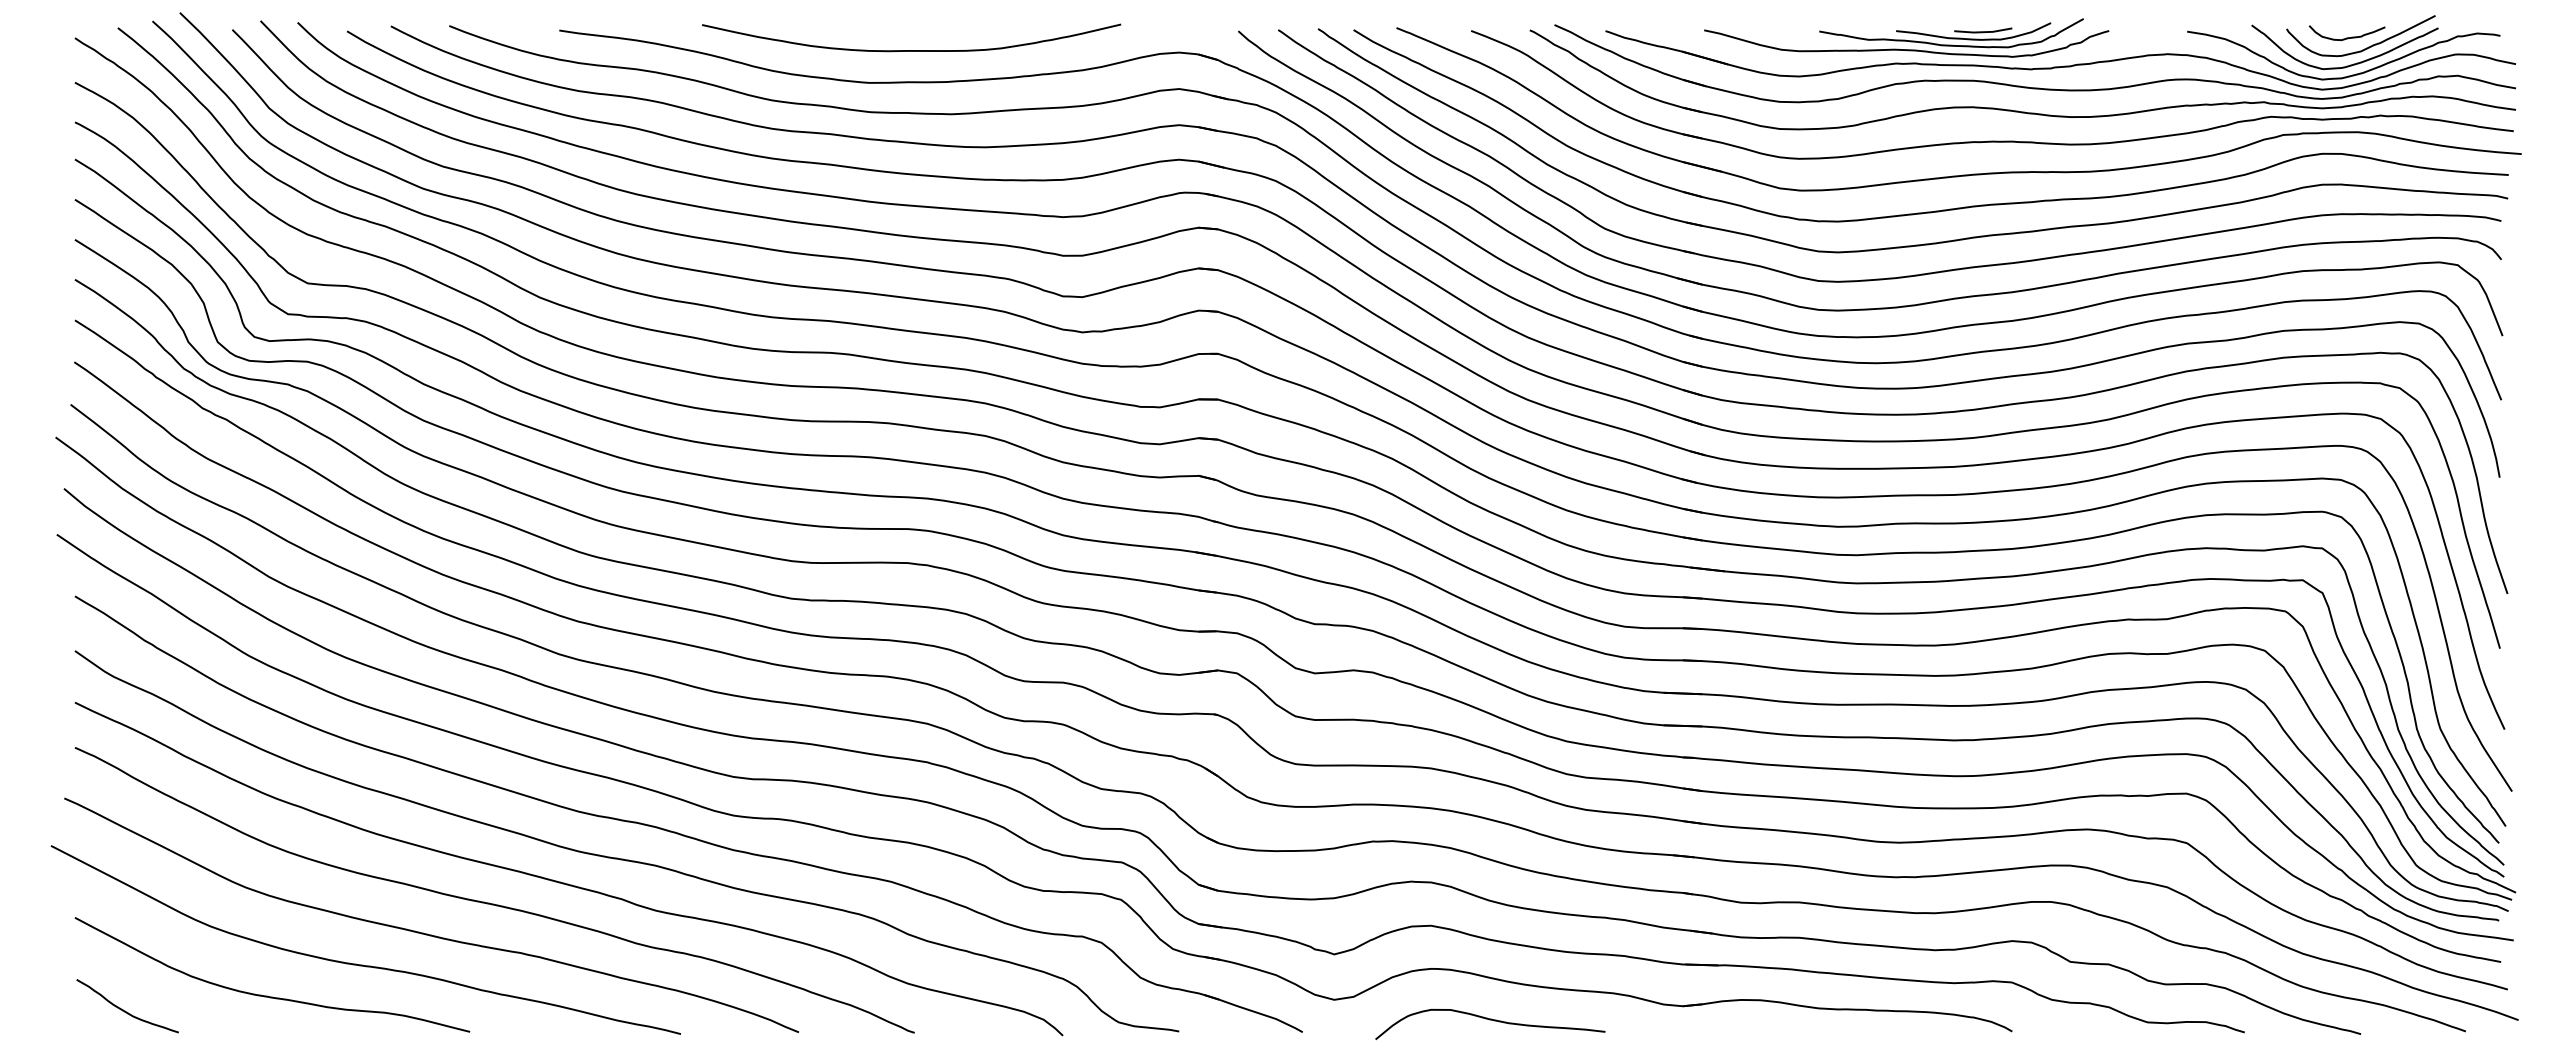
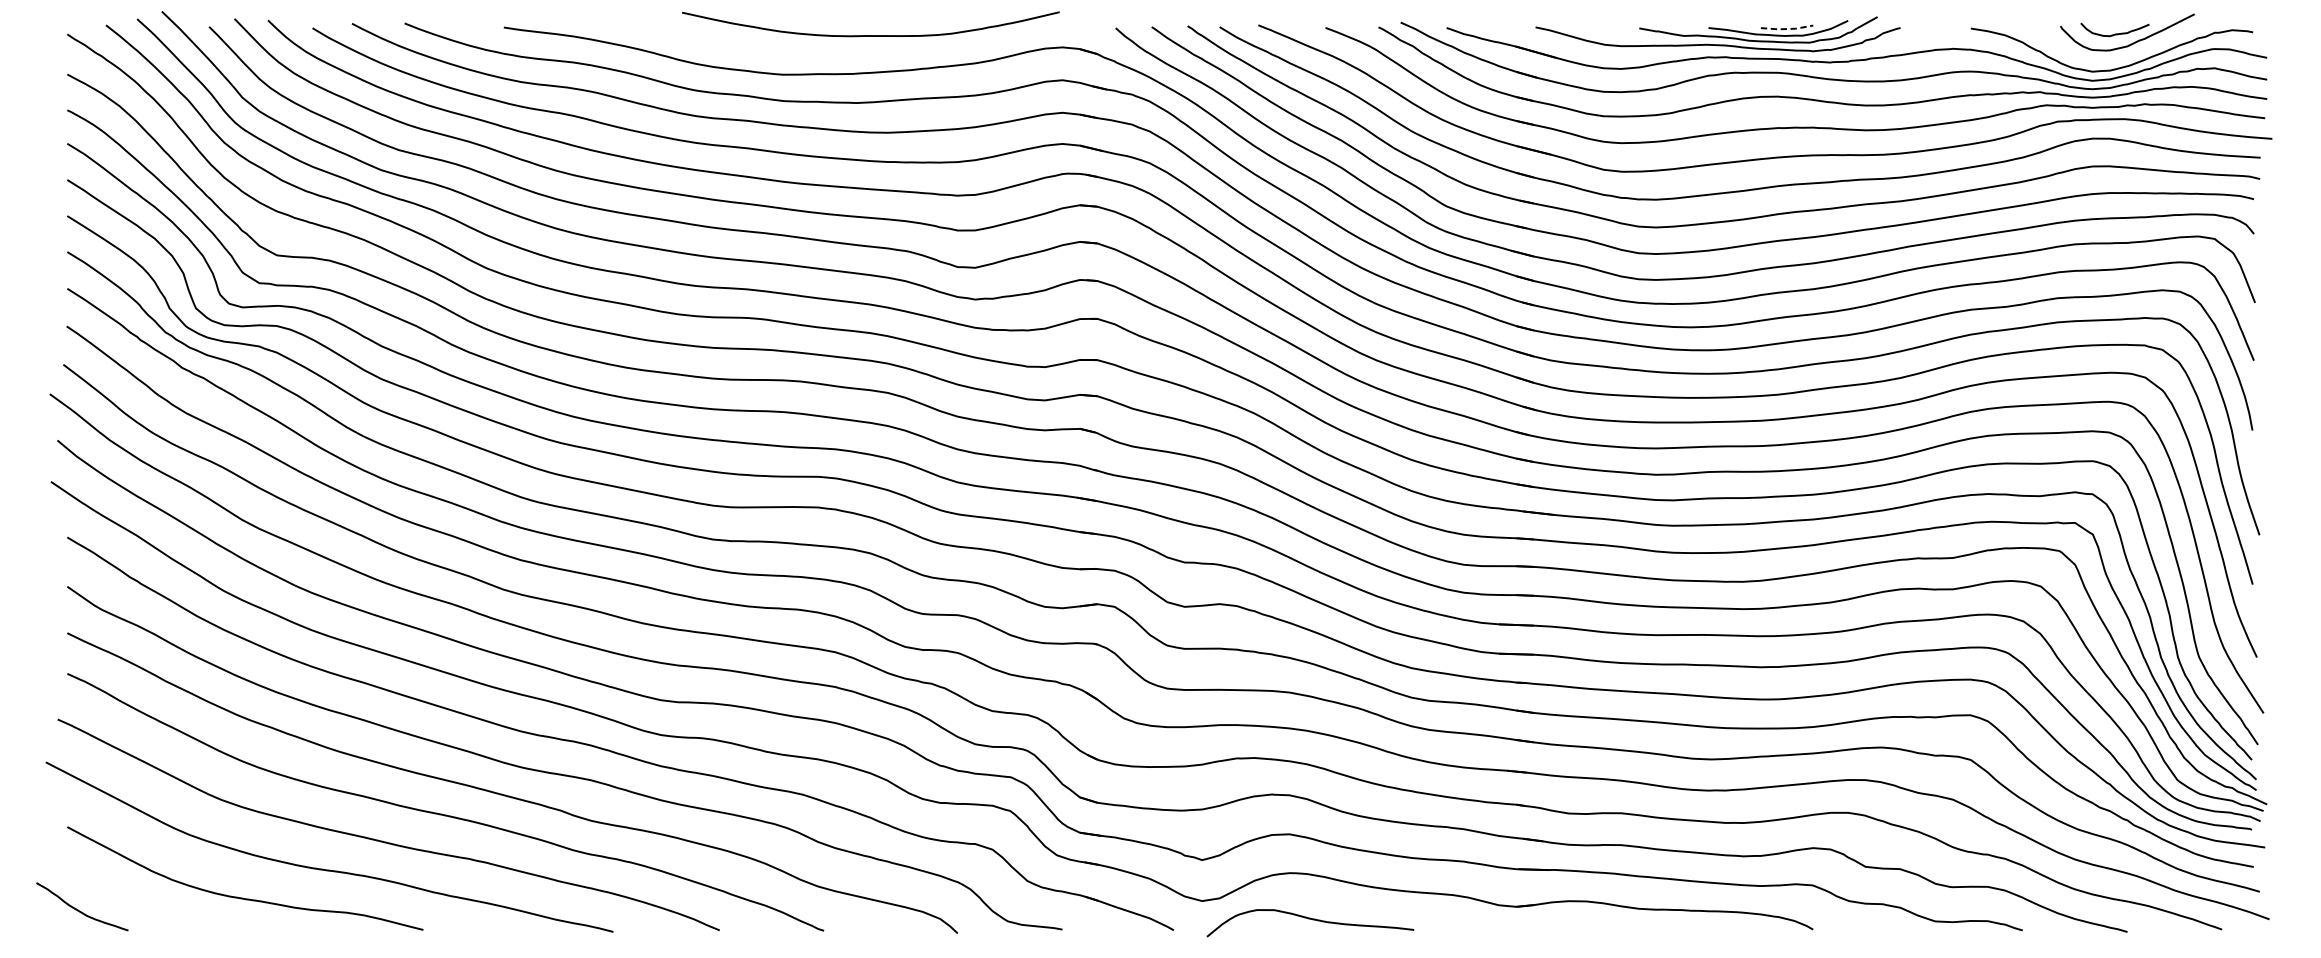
line: (1983, 32) -> (1787, 29), solid -> dashed
curve: (911, 50) -> (870, 35), moved
curve: (2350, 64) -> (2118, 58), removed
curve: (125, 1010) -> (80, 910), moved
curve: (1490, 1020) -> (1310, 919), moved

